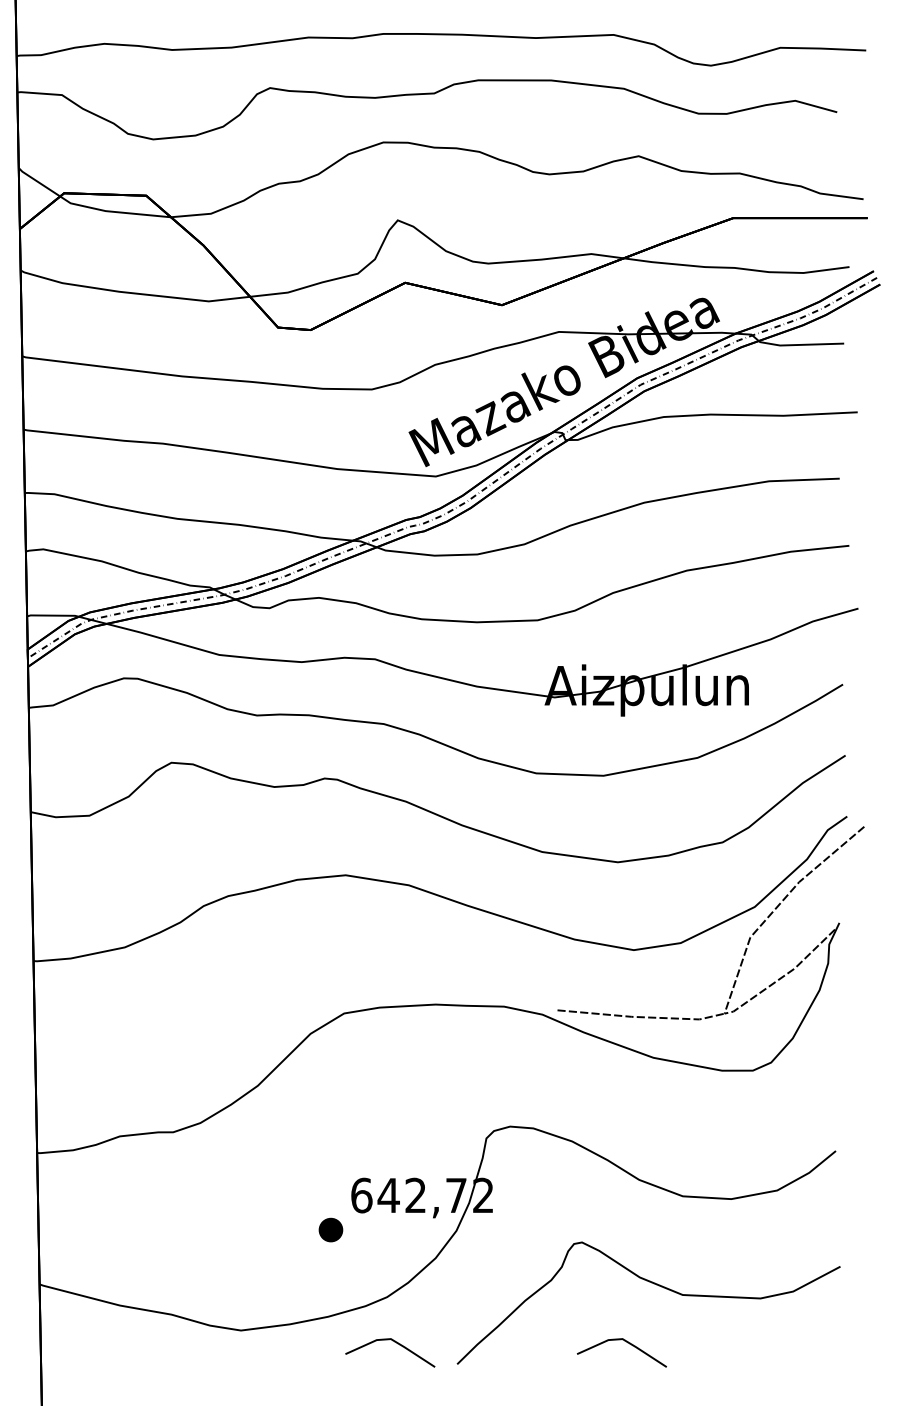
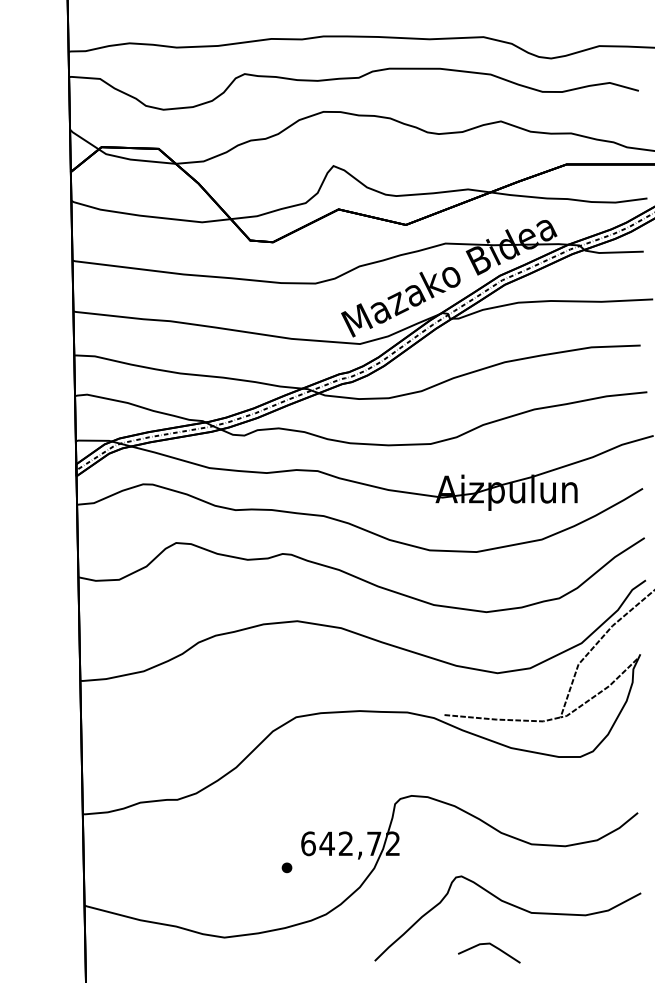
part: (330, 1229) -> (286, 867), size x0.62
line: (394, 1343) -> (331, 946), removed

